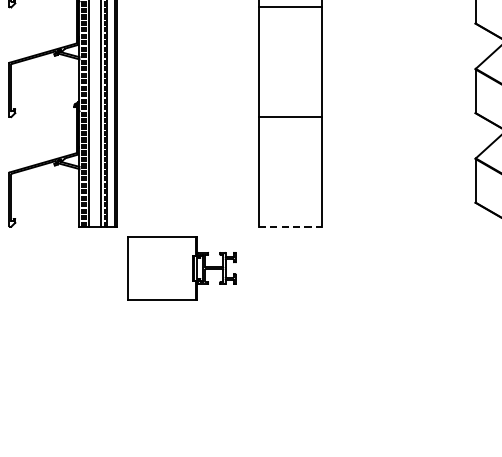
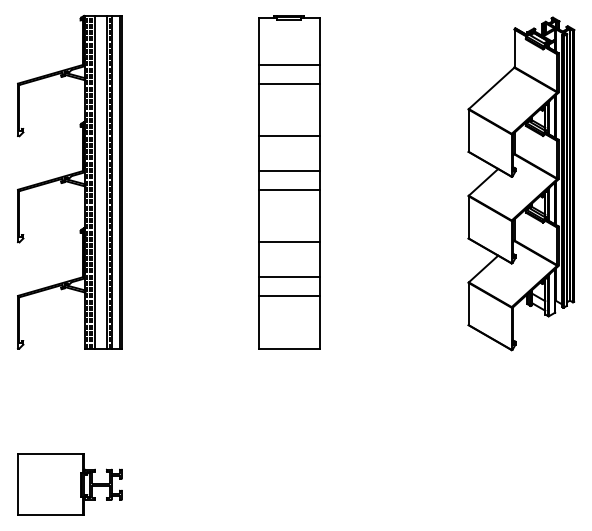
line: (290, 43) -> (289, 171), added
line: (290, 62) -> (289, 189), added
line: (290, 153) -> (289, 277), added
line: (290, 173) -> (289, 296), added
line: (290, 226) -> (289, 348), dashed -> solid
part: (181, 268) -> (69, 484), moved

